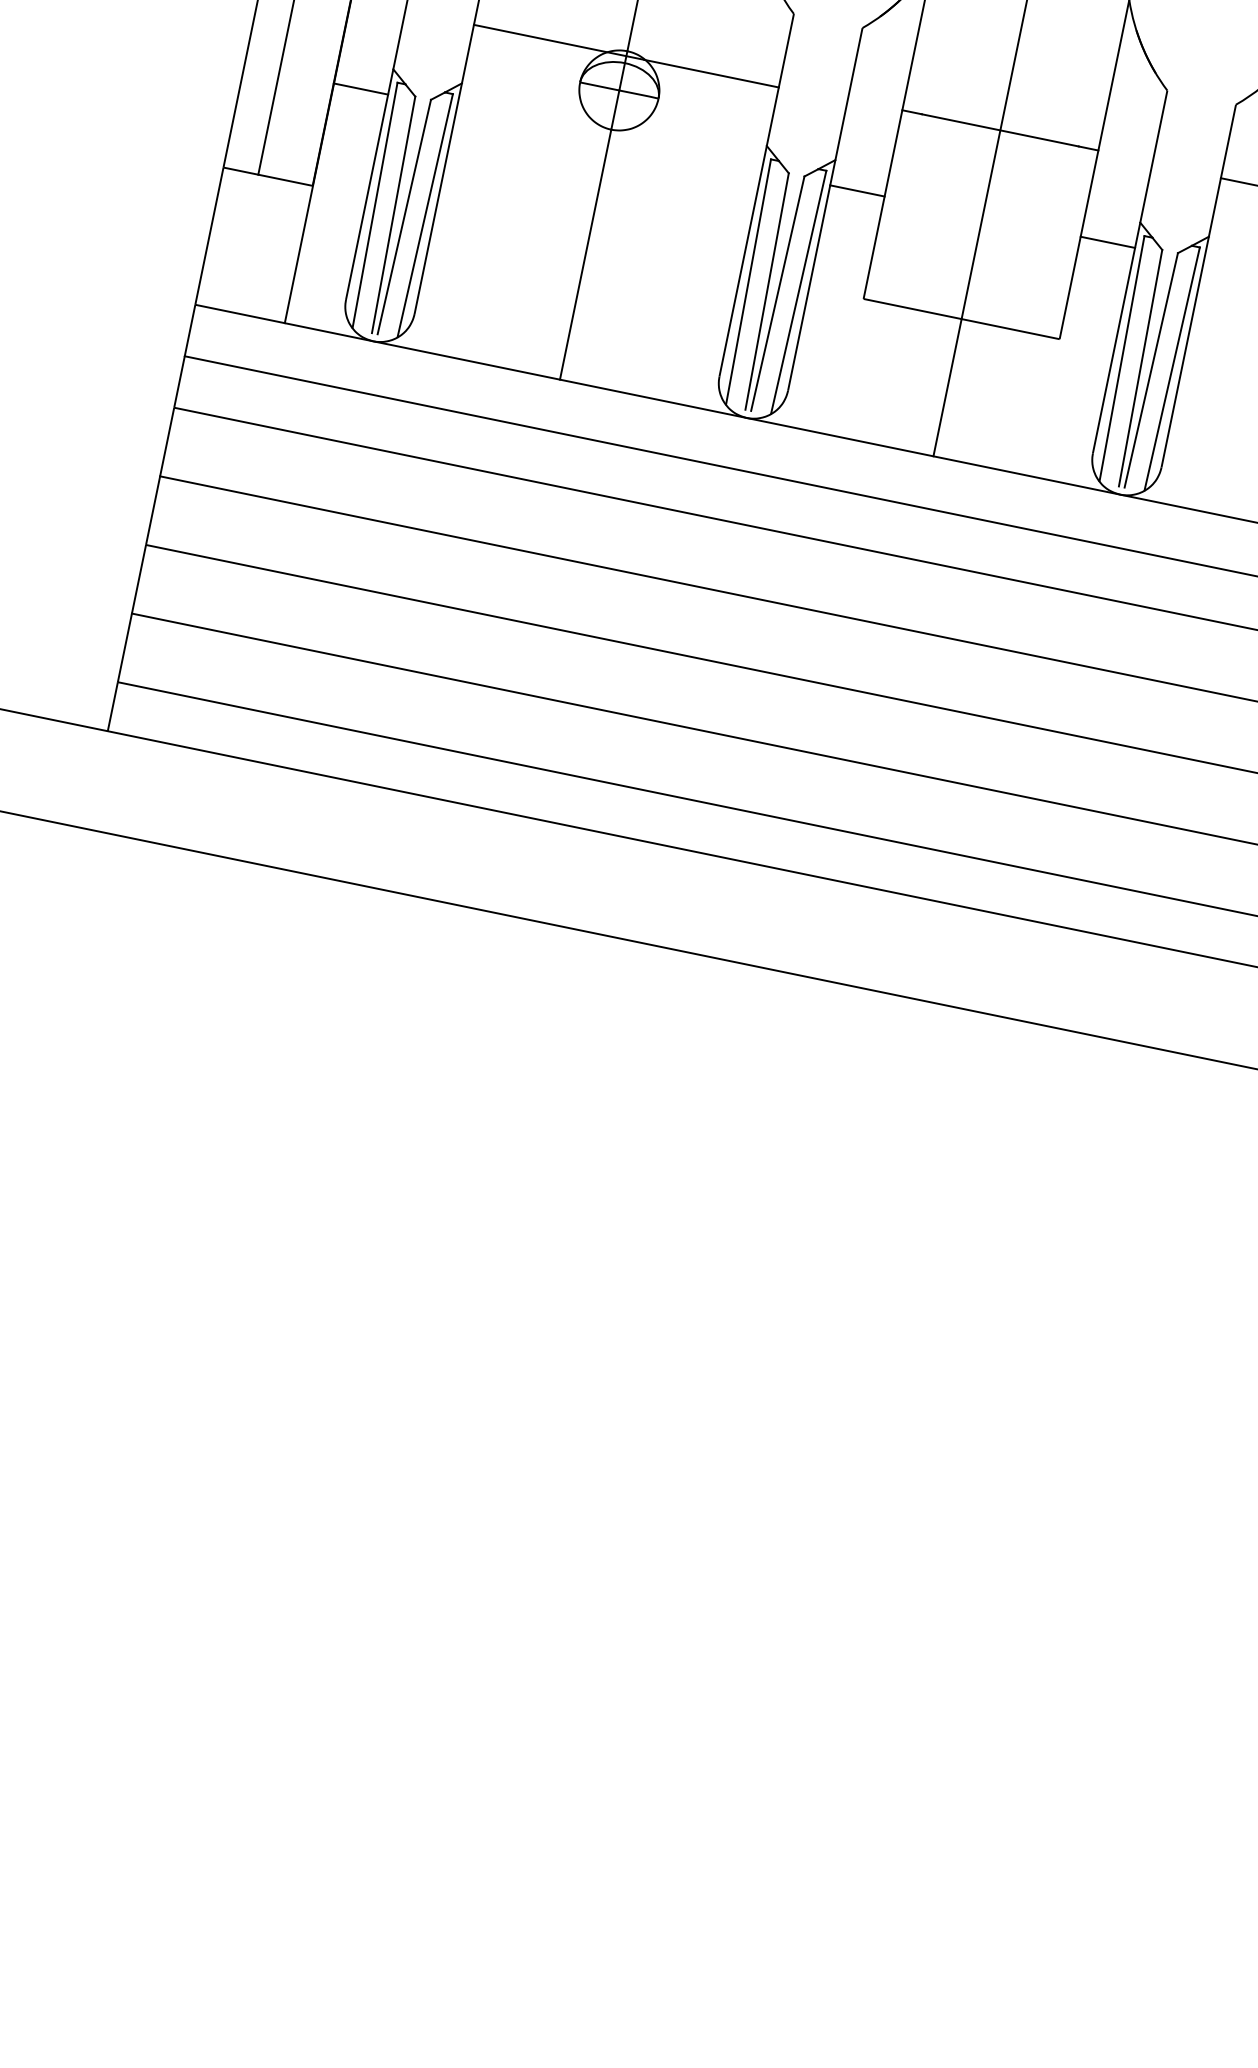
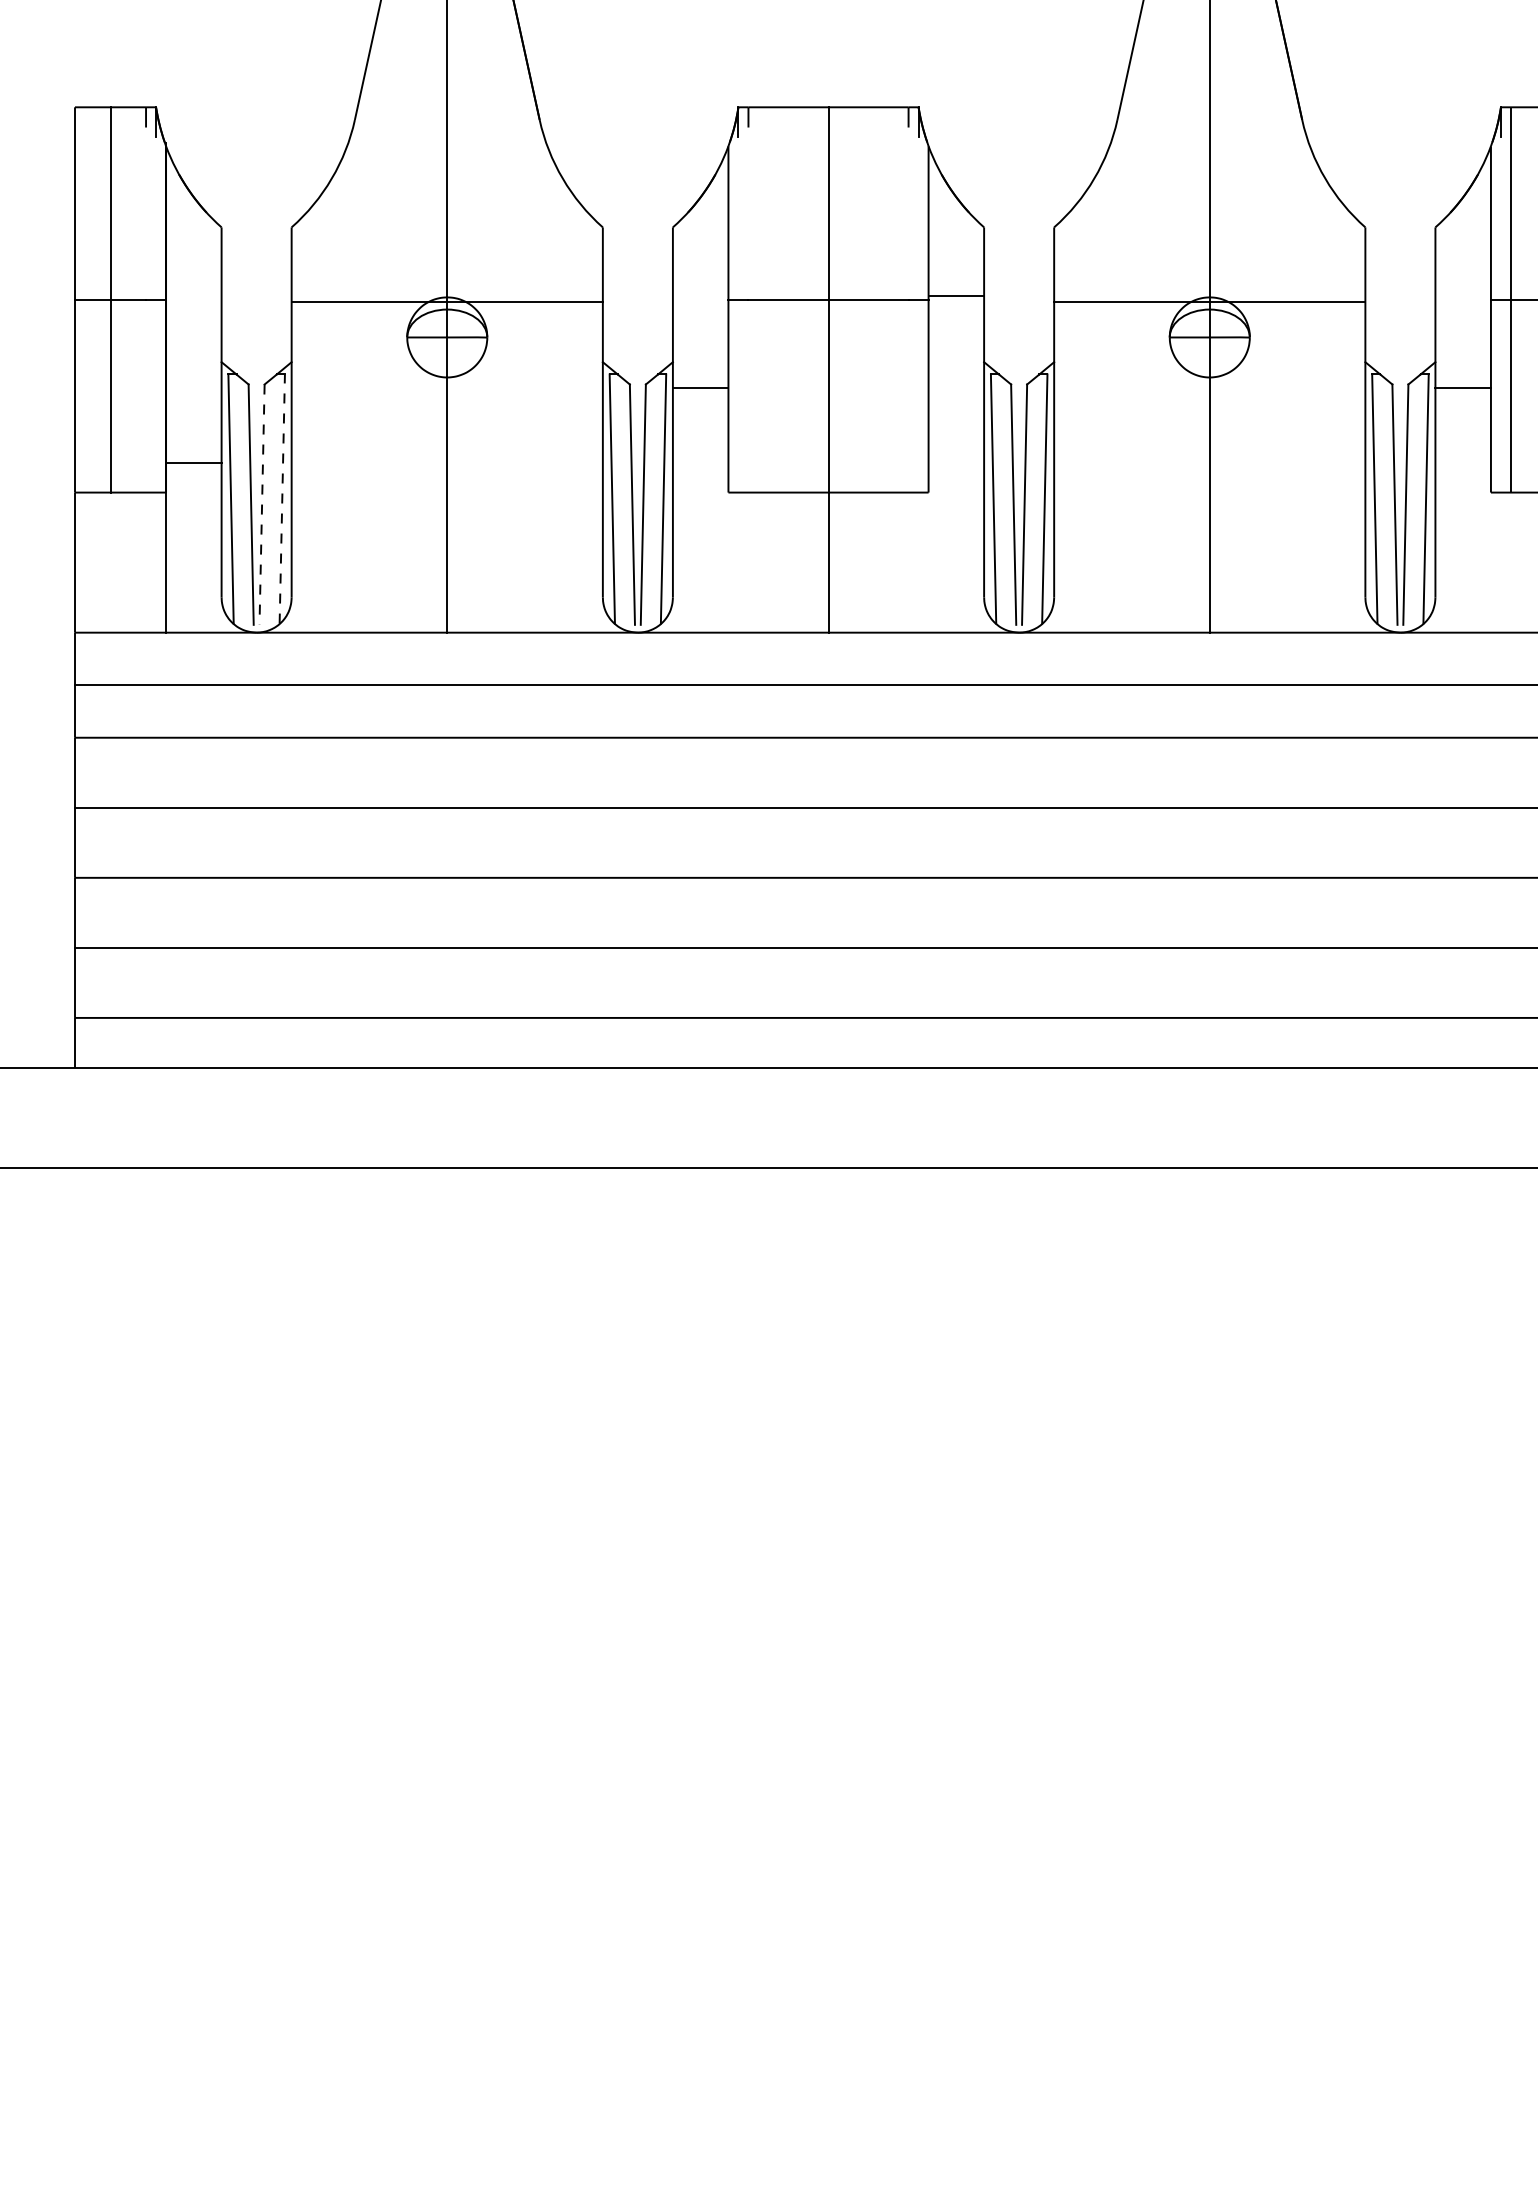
line: (360, 89) -> (193, 463), moved
line: (425, 216) -> (282, 499), solid -> dashed
line: (404, 217) -> (262, 505), solid -> dashed
line: (1107, 242) -> (956, 296), moved

